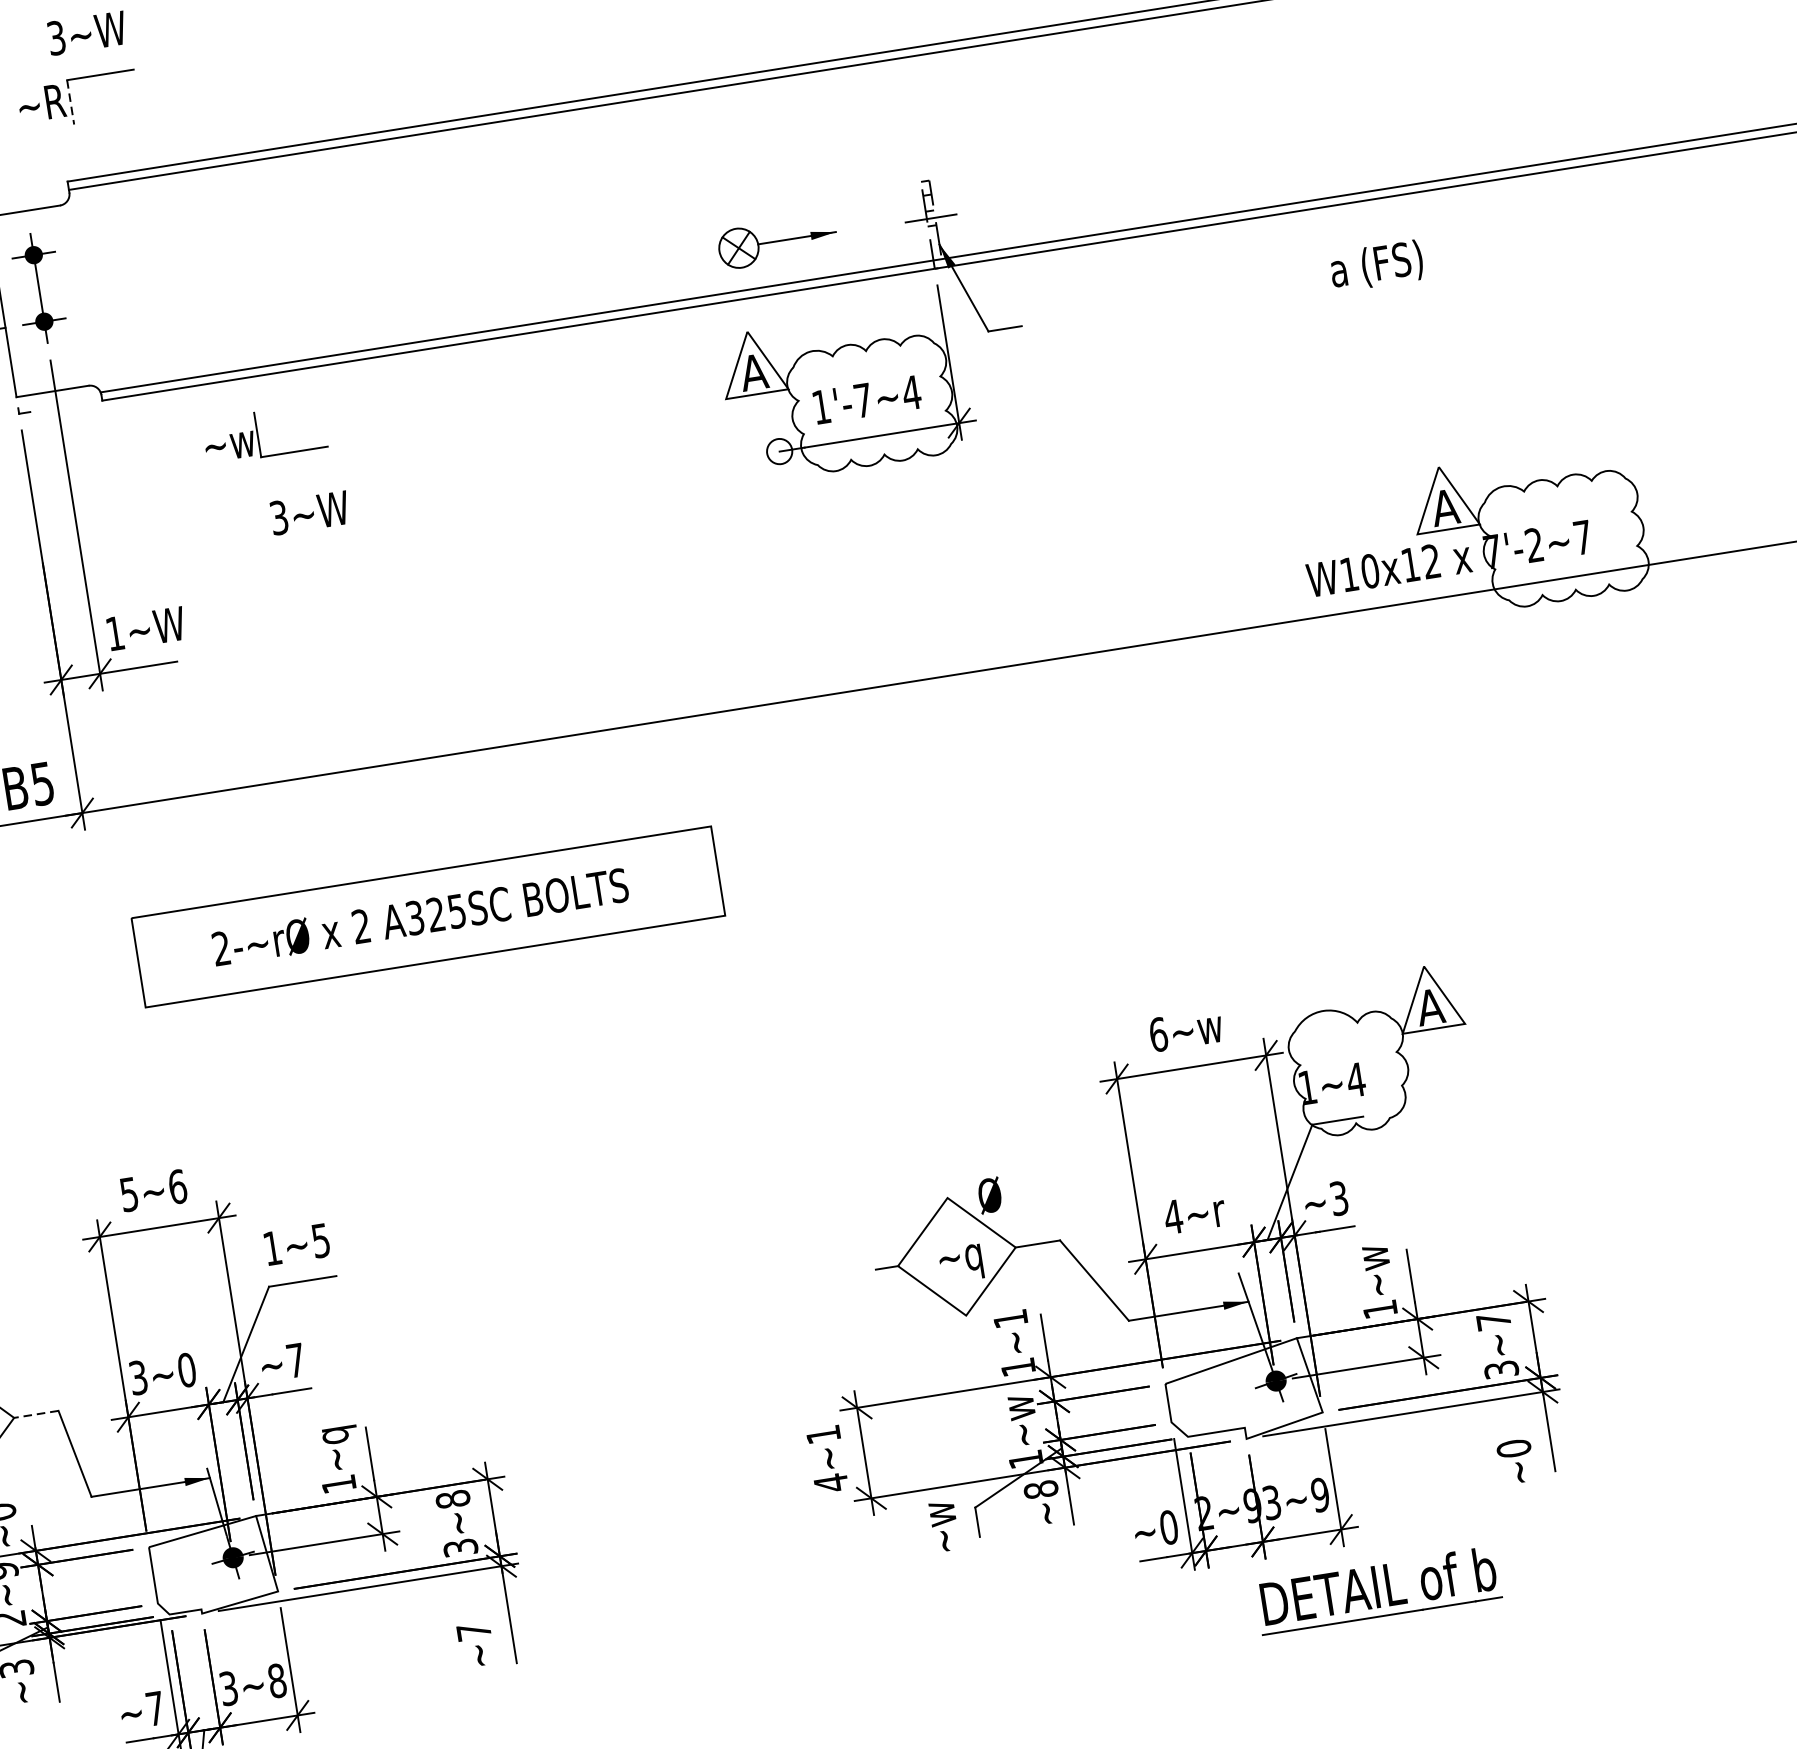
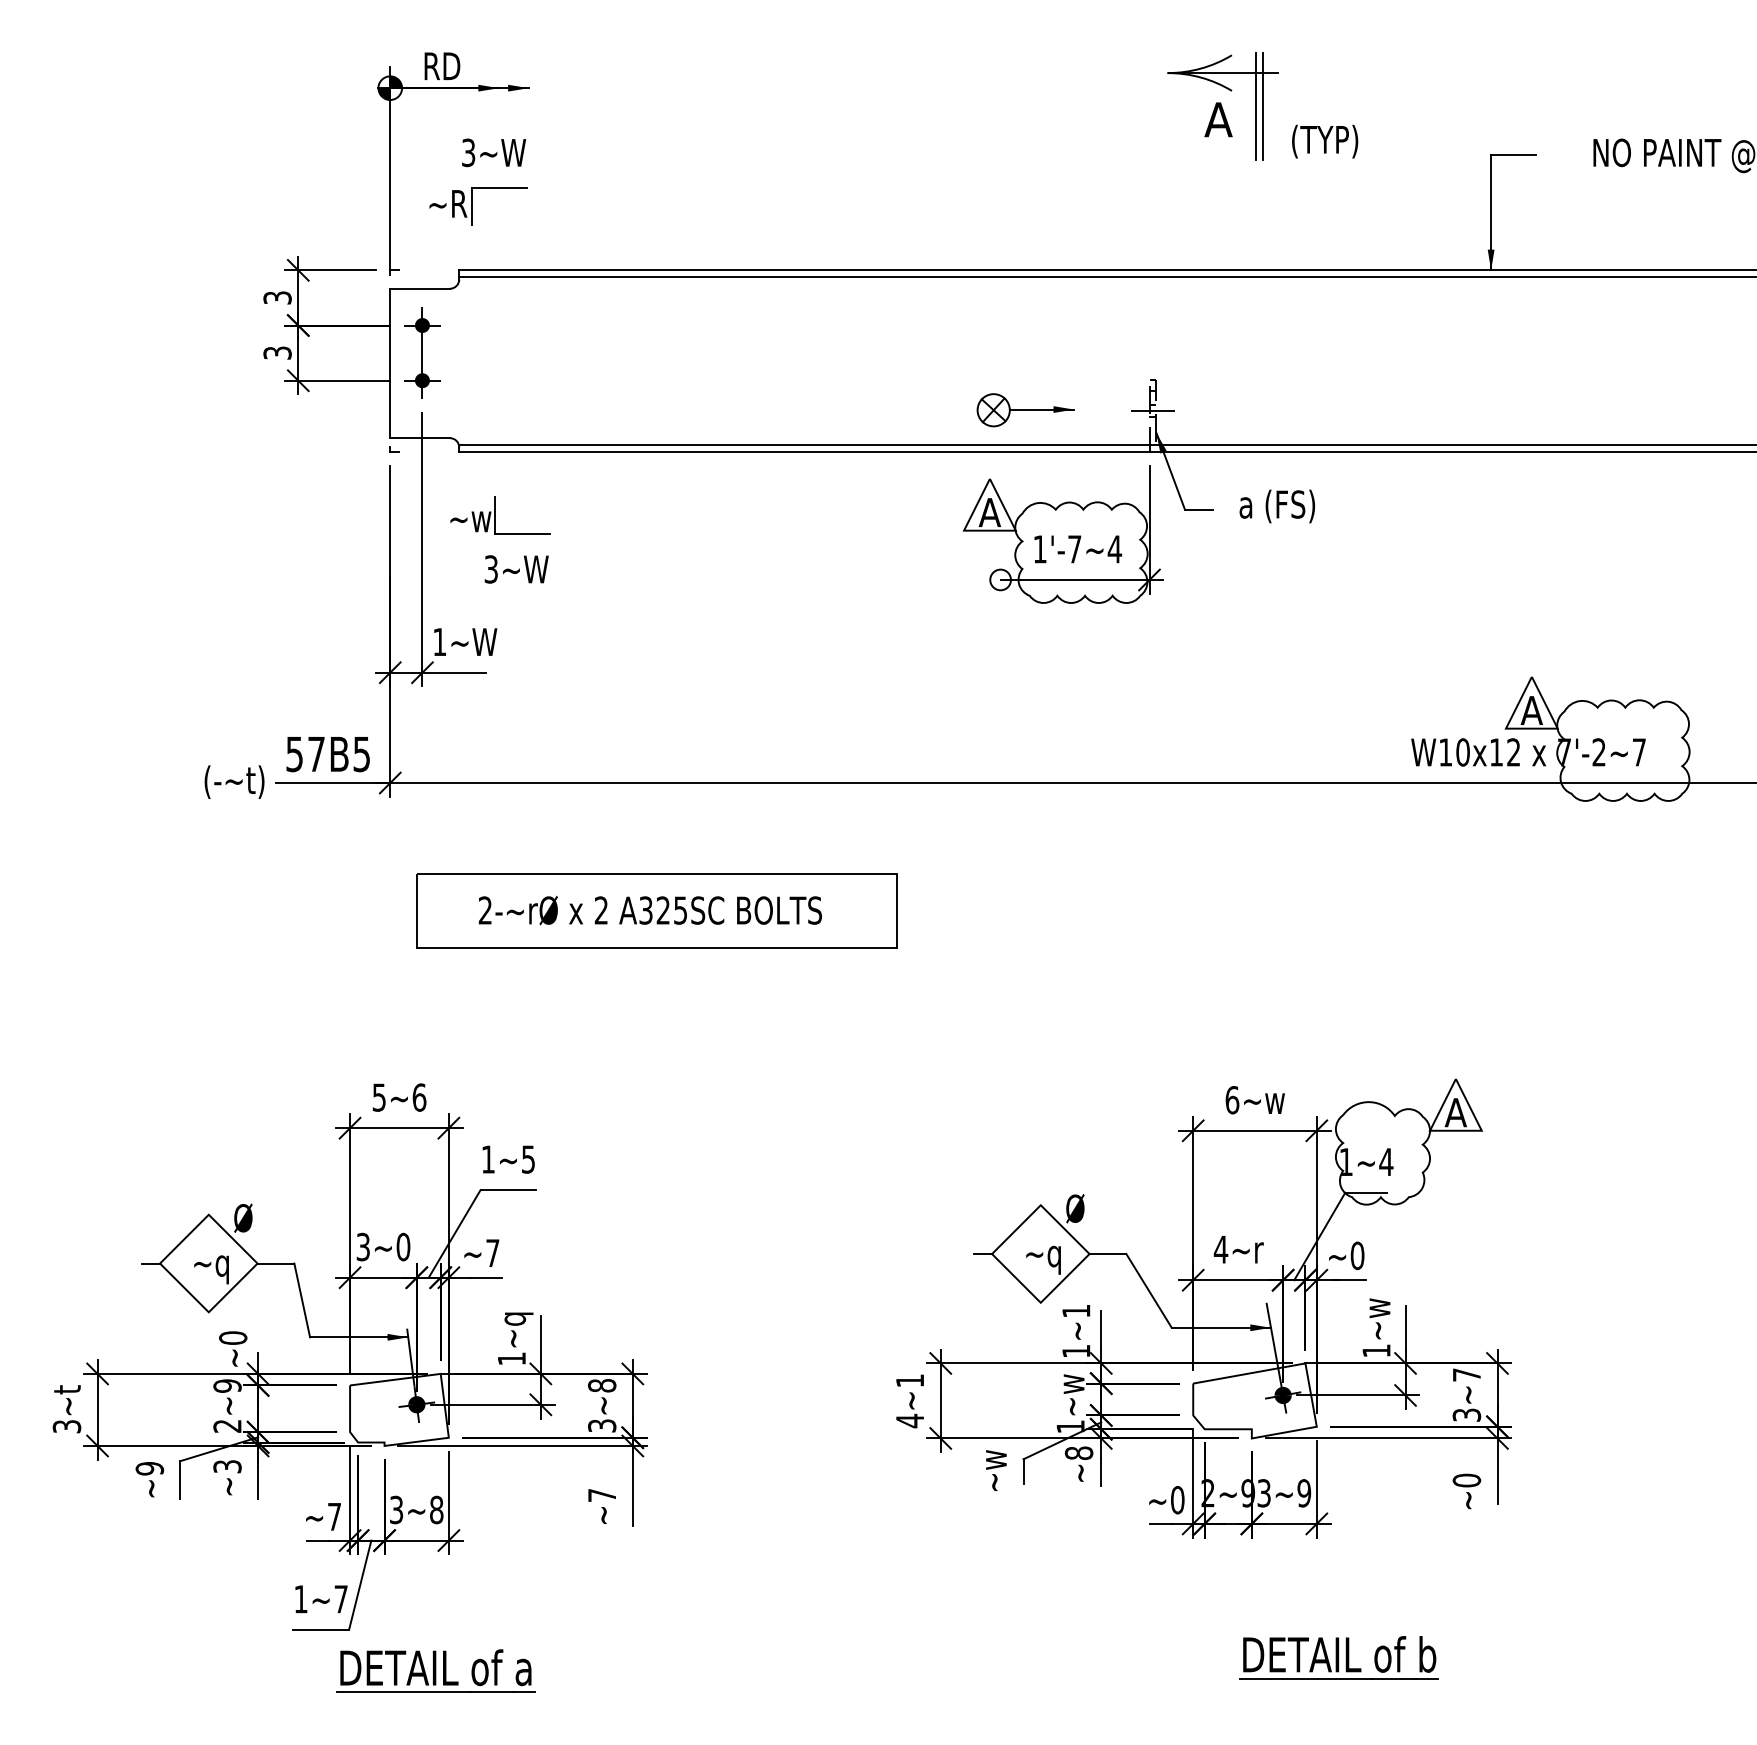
line: (70, 103) -> (471, 207), dashed -> solid
text: (1376, 266) -> (1277, 506), moved
part: (264, 433) -> (500, 515), moved
text: (309, 513) -> (516, 569), moved
text: (1339, 1198) -> (1357, 1255), ~3 -> ~0
line: (35, 1414) -> (275, 1263), dashed -> solid
part: (1377, 1590) -> (1338, 1657), moved

